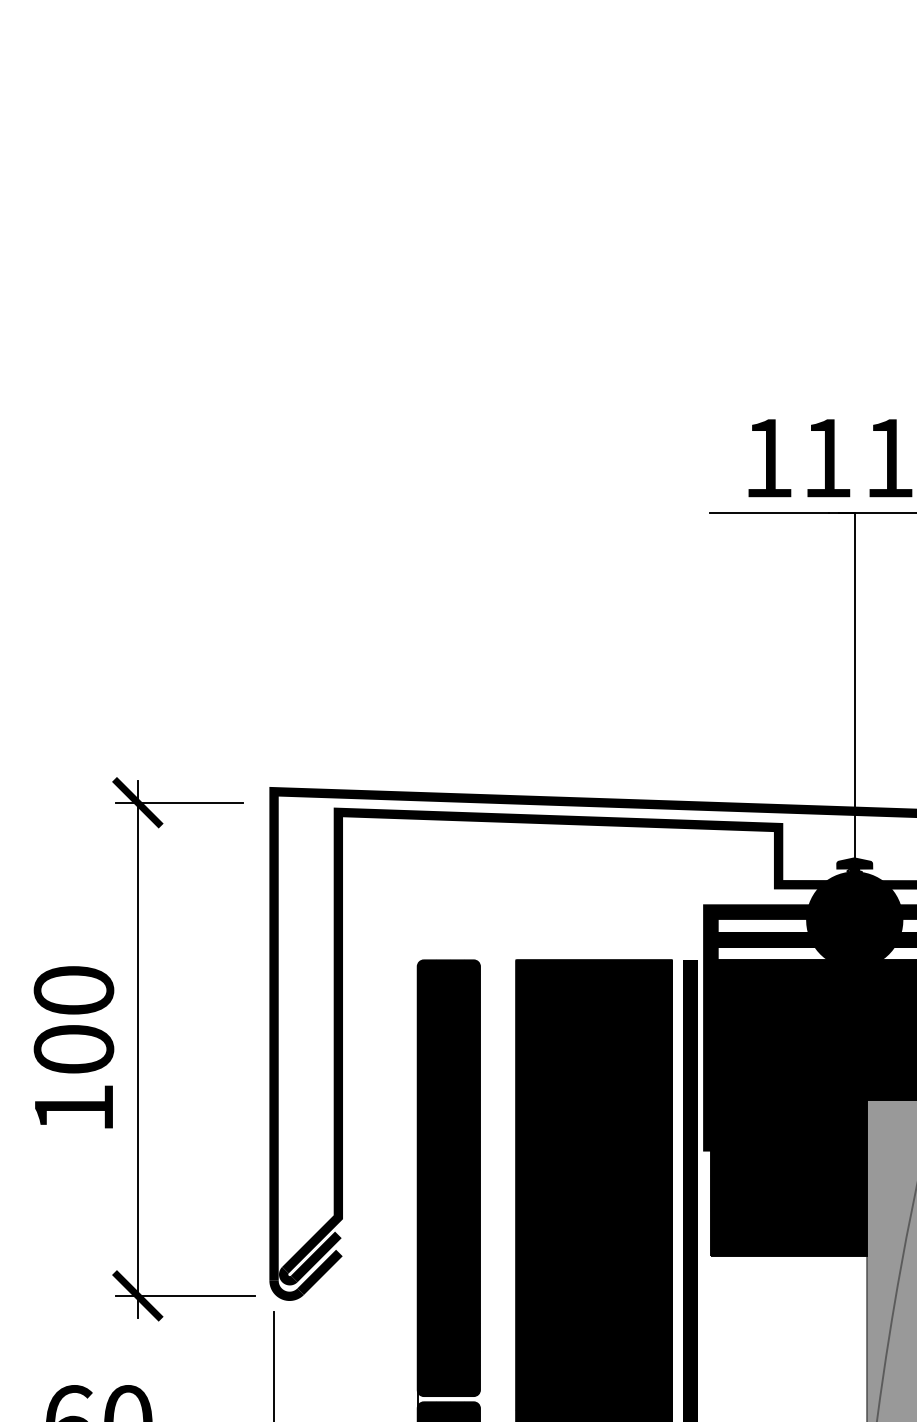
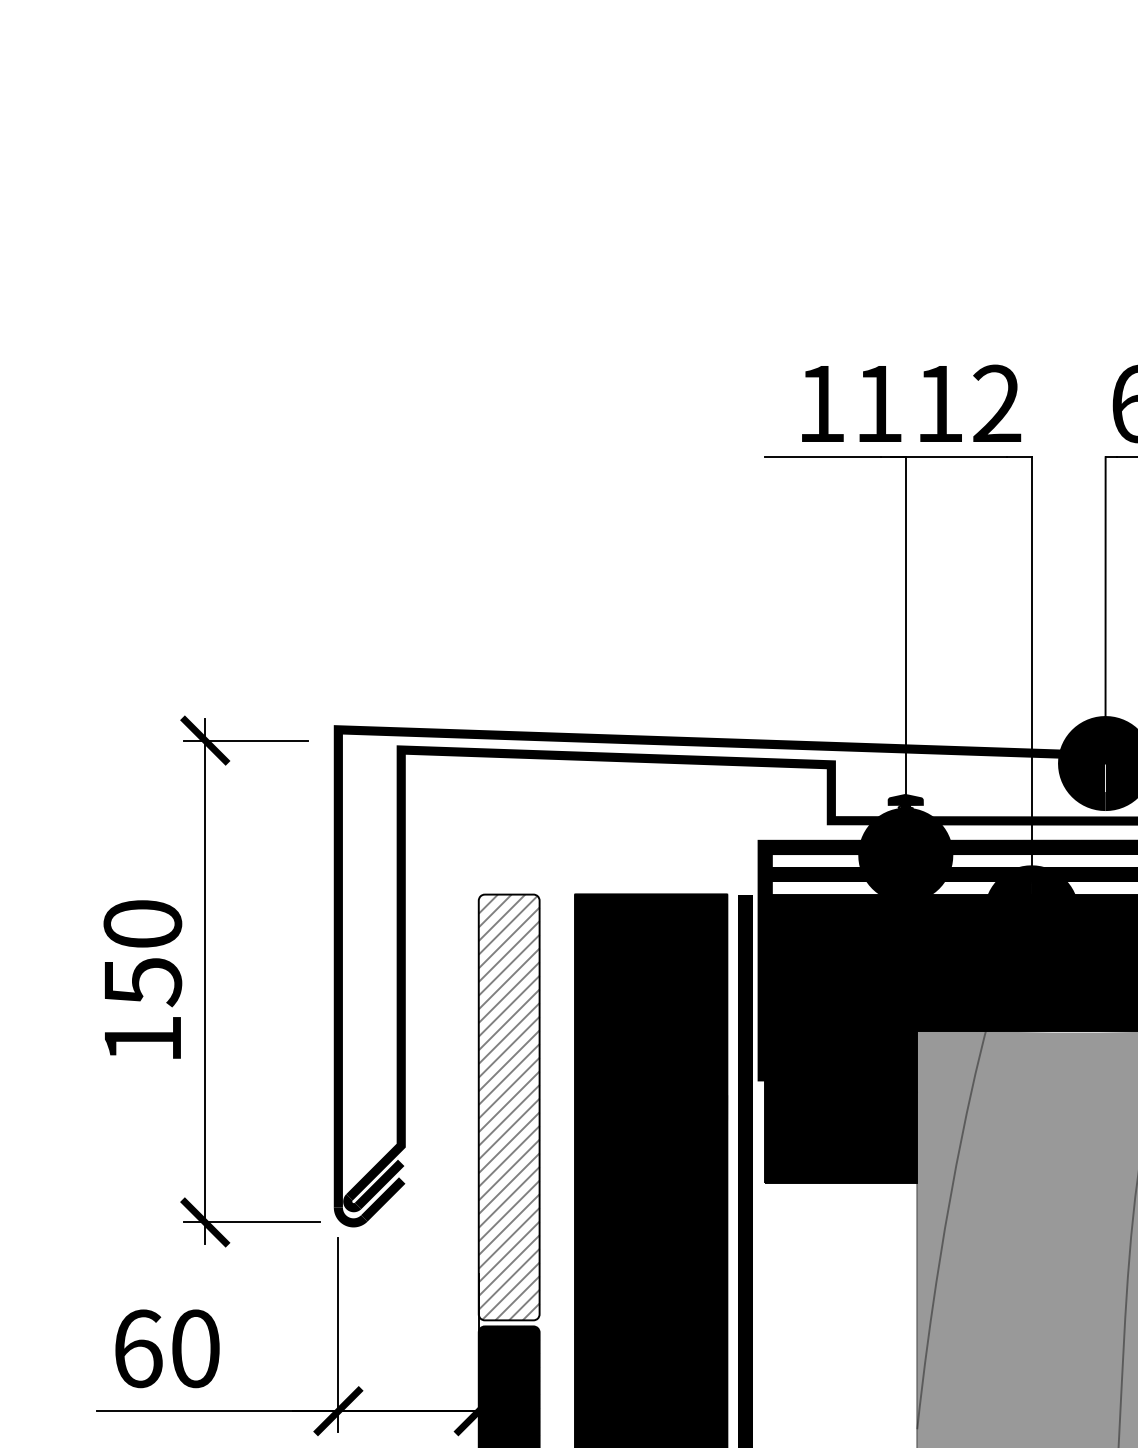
text: (73, 1050) -> (142, 982), 100 -> 150
fill: (448, 1178) -> (508, 1107), removed

